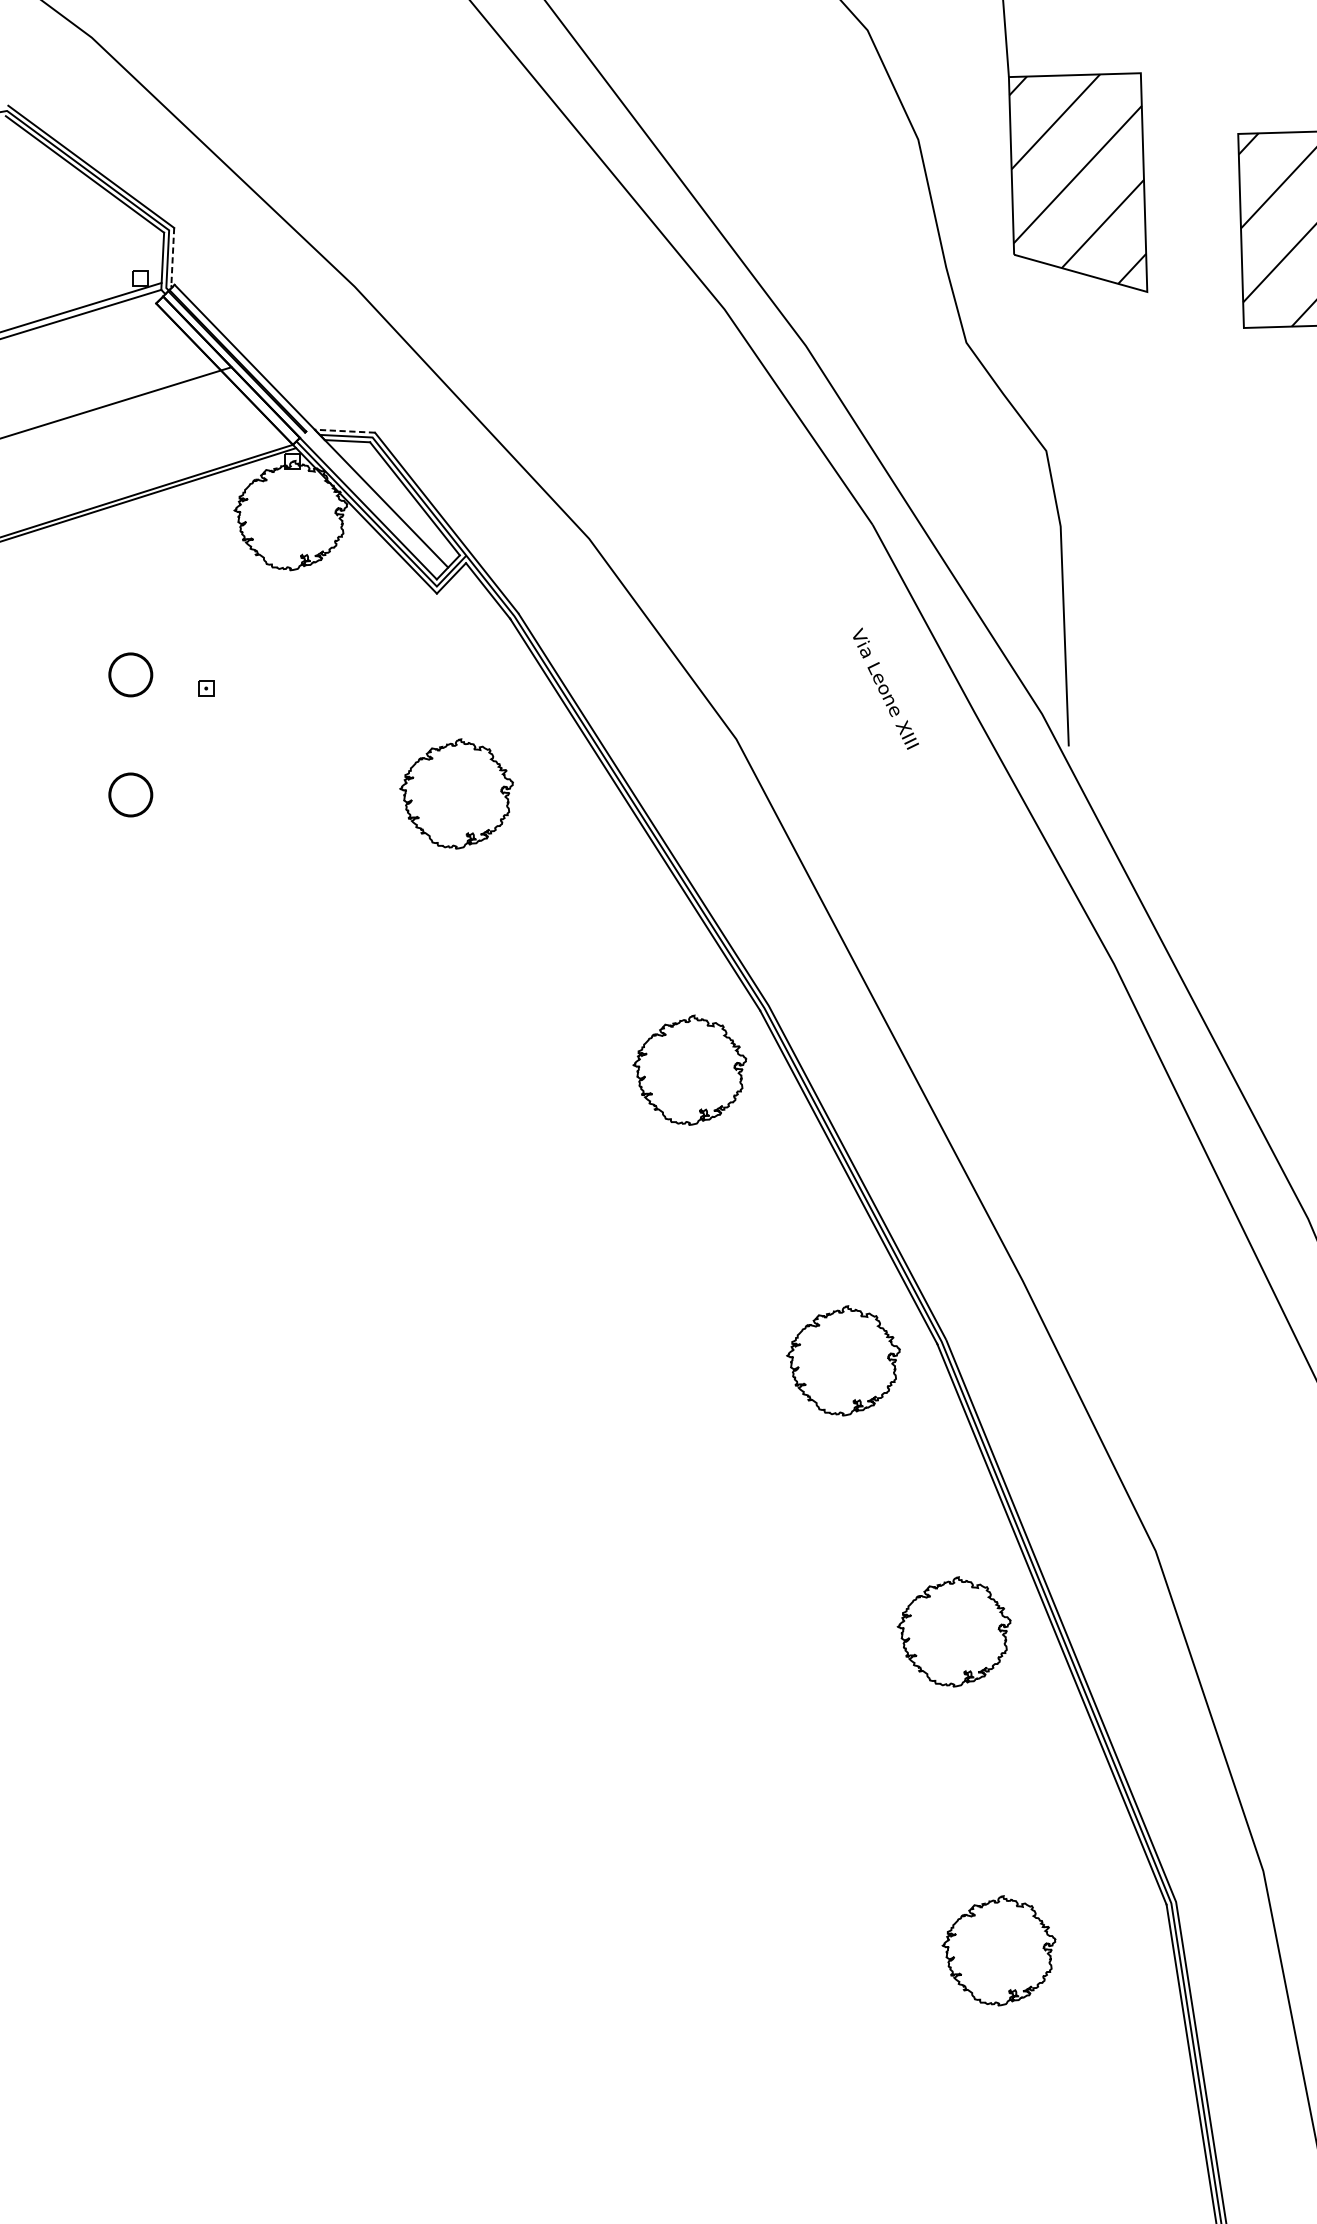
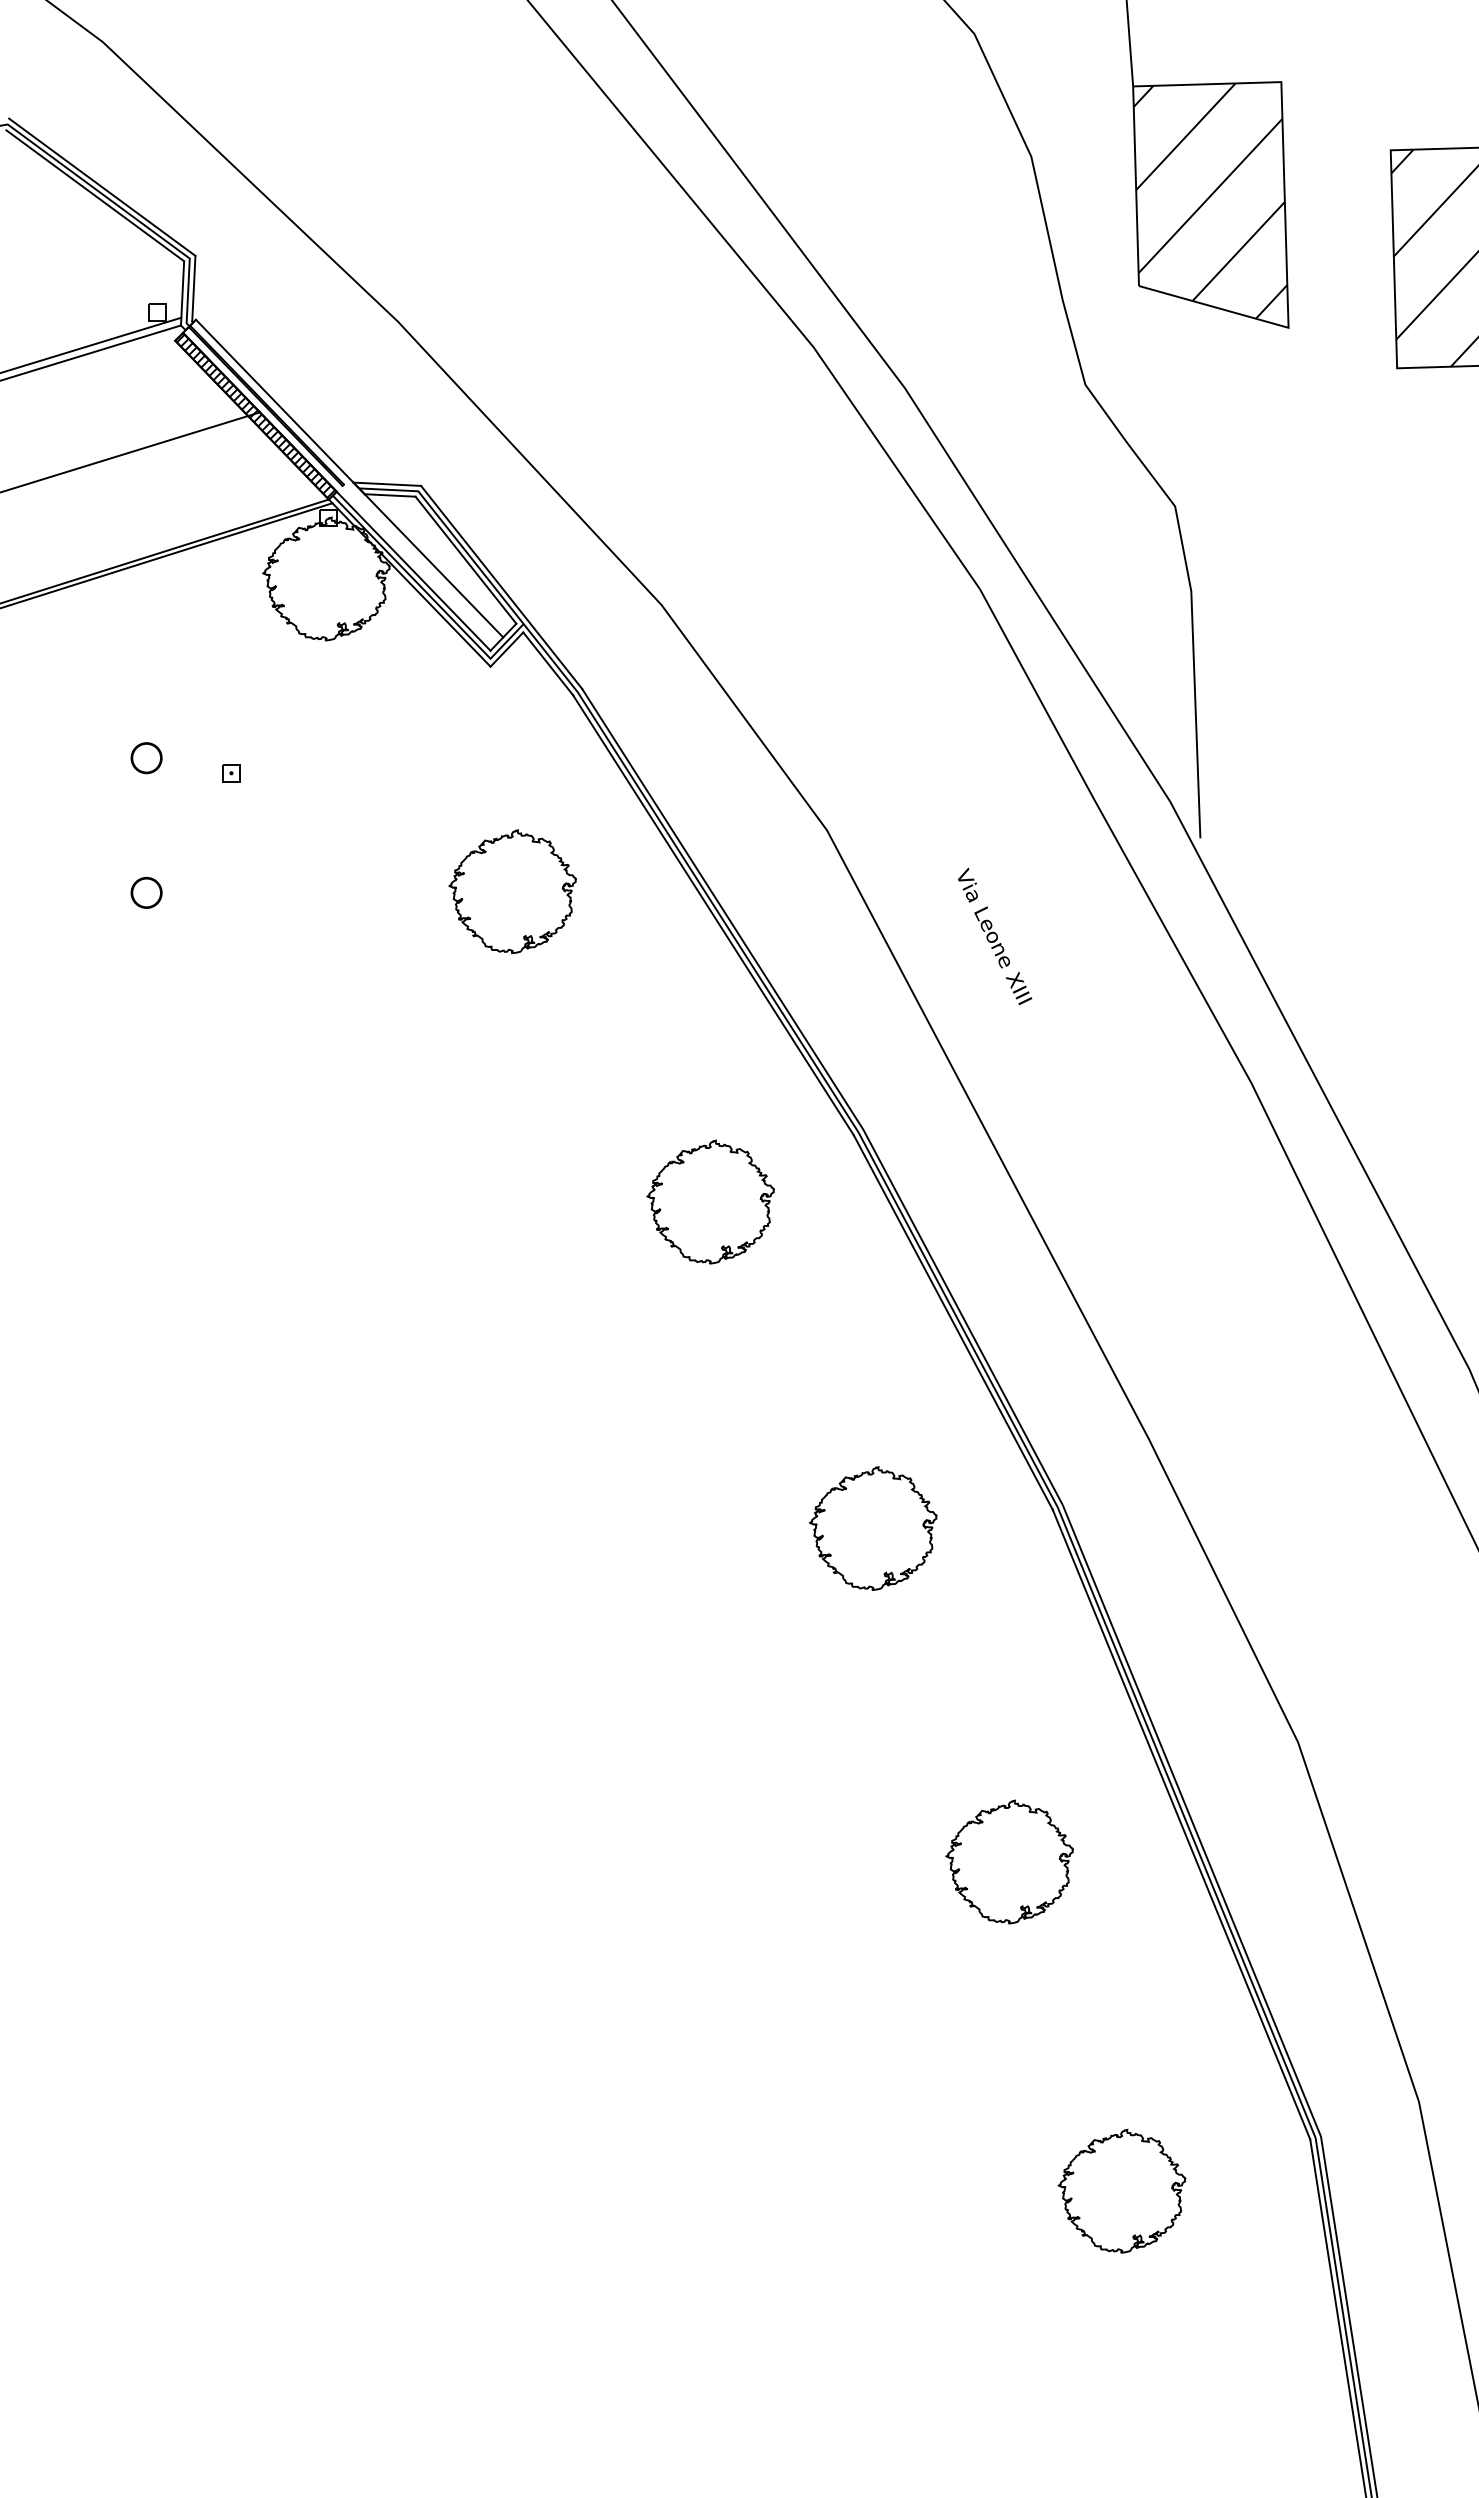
line: (172, 256) -> (193, 288), dashed -> solid
hatch: (227, 370) -> (255, 415), added
line: (345, 431) -> (387, 484), dashed -> solid
circle: (130, 675) -> (146, 758), size x0.62
text: (886, 688) -> (995, 936), moved
circle: (130, 794) -> (146, 892), size x0.62
part: (689, 1069) -> (710, 1201), moved
part: (842, 1360) -> (872, 1528), moved
part: (954, 1631) -> (1009, 1861), moved

